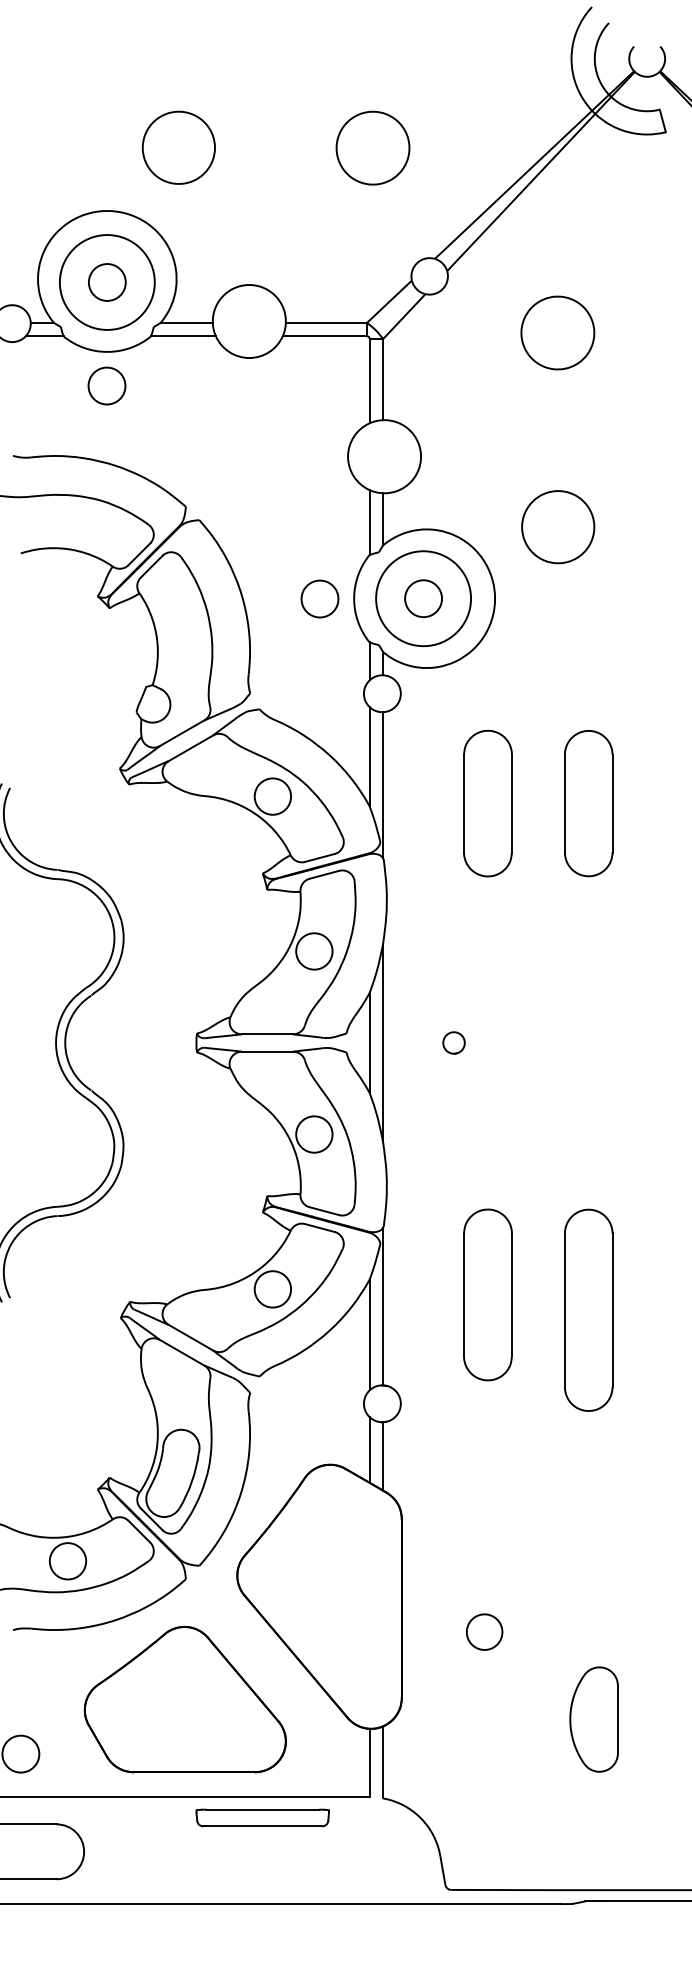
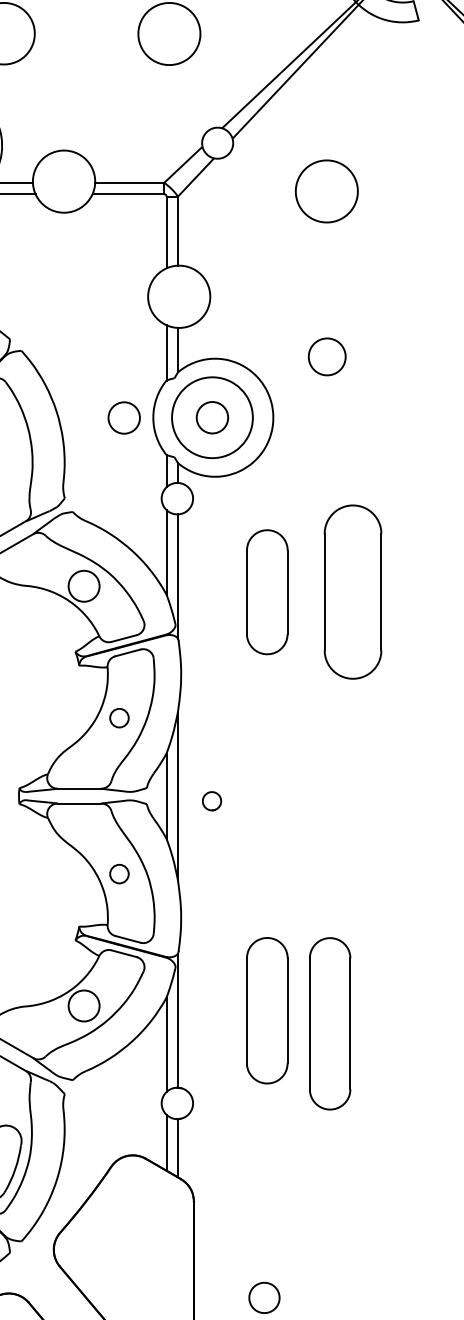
part: (558, 527) -> (327, 357), size x0.6
part: (588, 803) -> (352, 592), size x1.4
circle: (314, 951) -> (119, 718), size x0.6
part: (453, 1042) -> (211, 800), moved
circle: (314, 1134) -> (119, 874), size x0.6
part: (588, 1309) -> (329, 1023), moved

